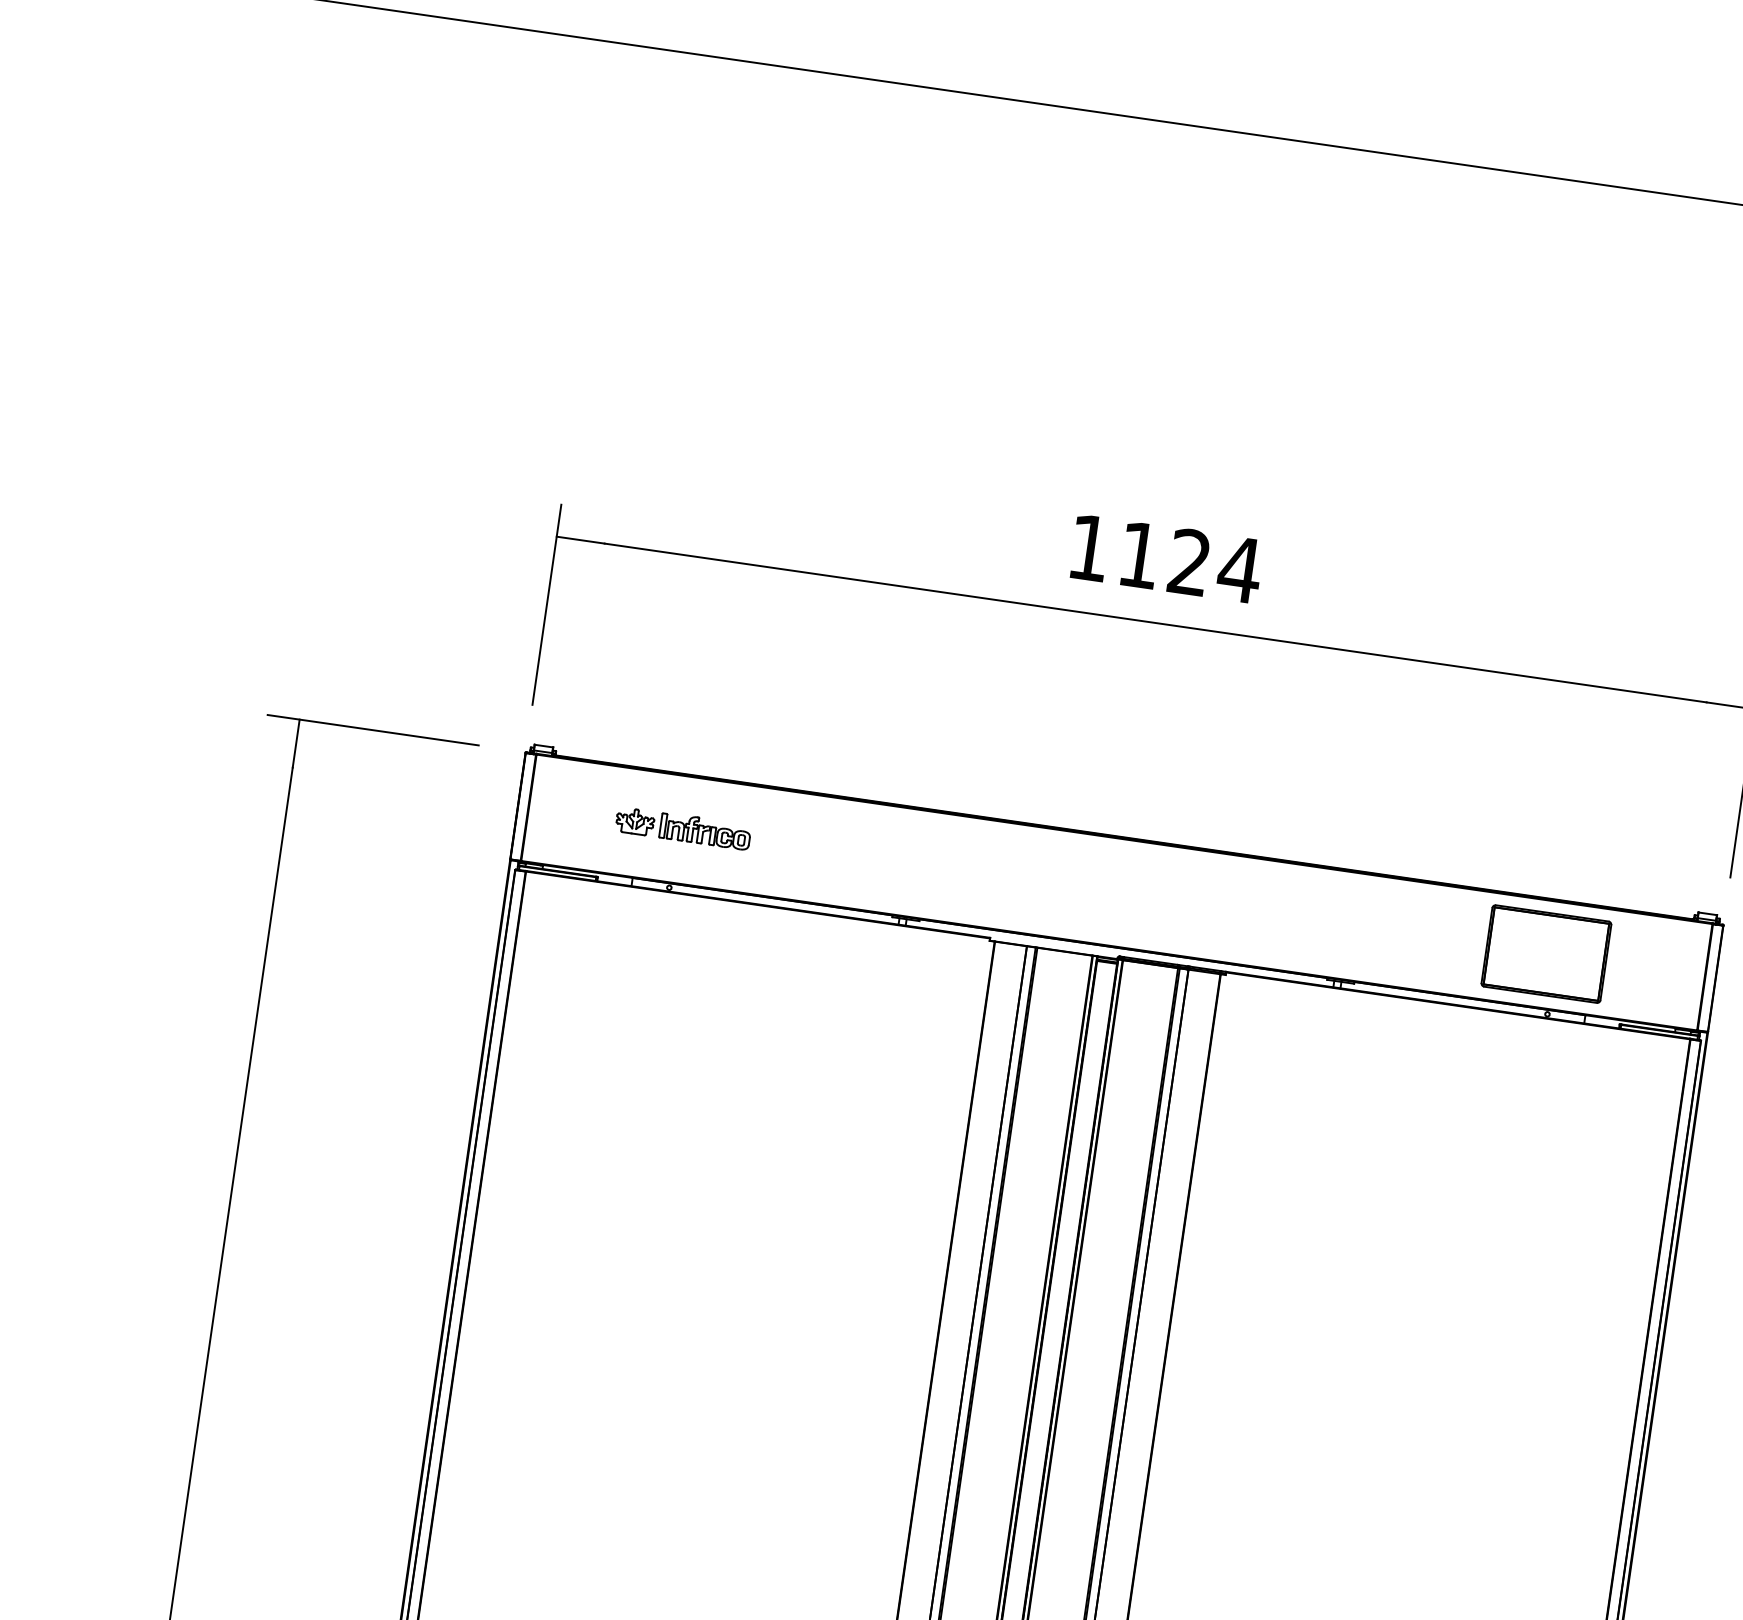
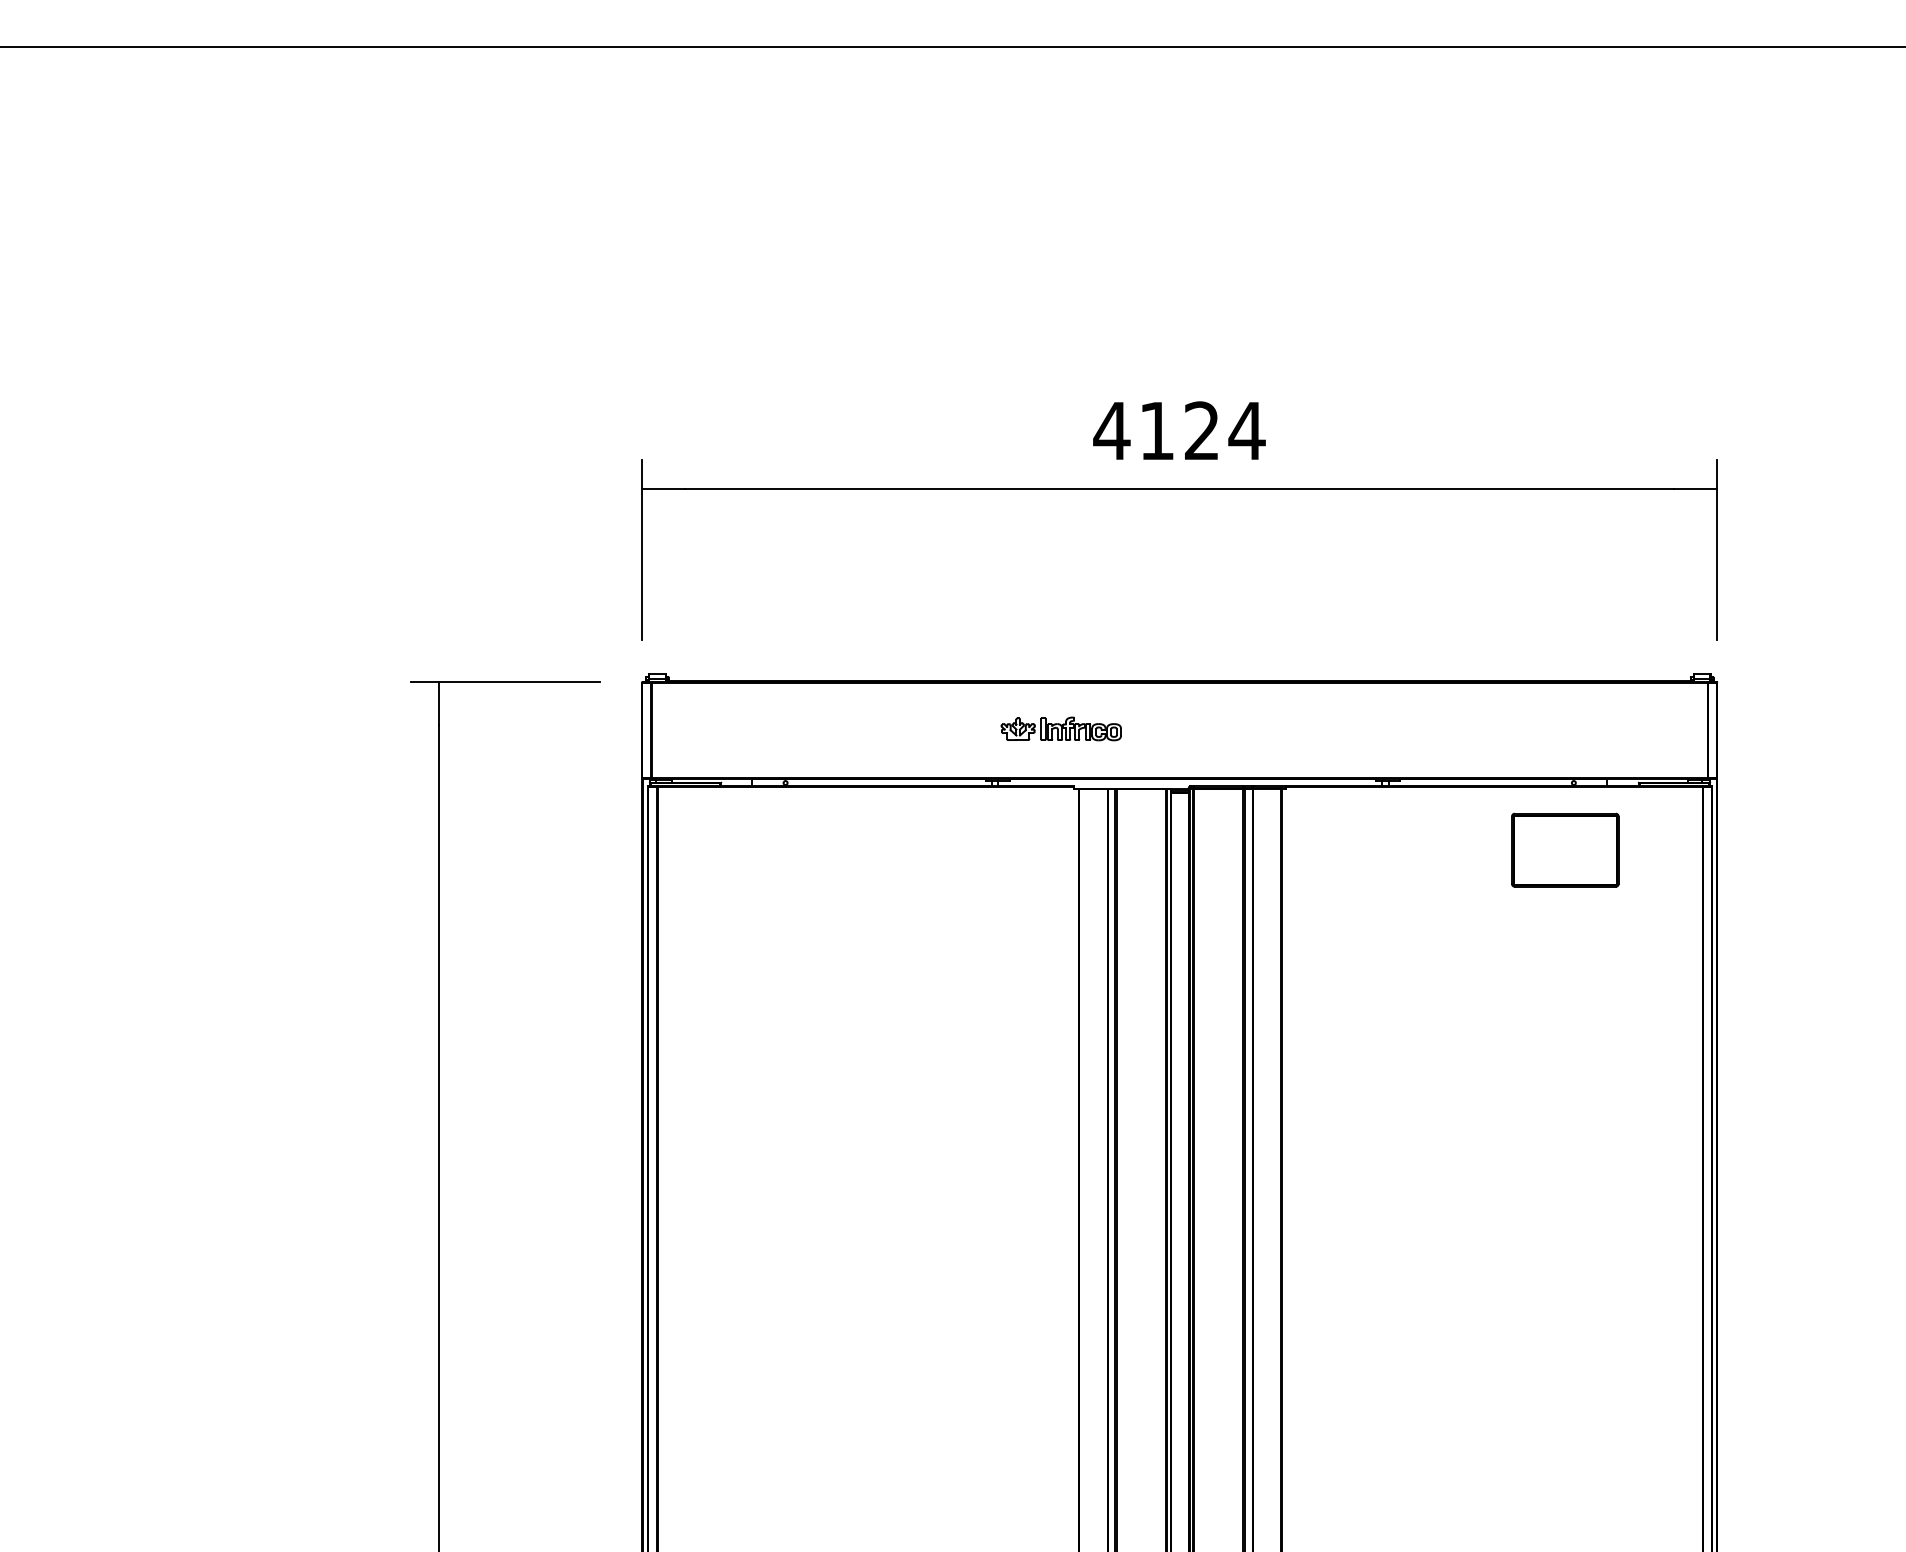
text: (1088, 547) -> (1111, 430), 1124 -> 4124
part: (682, 827) -> (1060, 728), moved
part: (1546, 953) -> (1565, 849), moved

